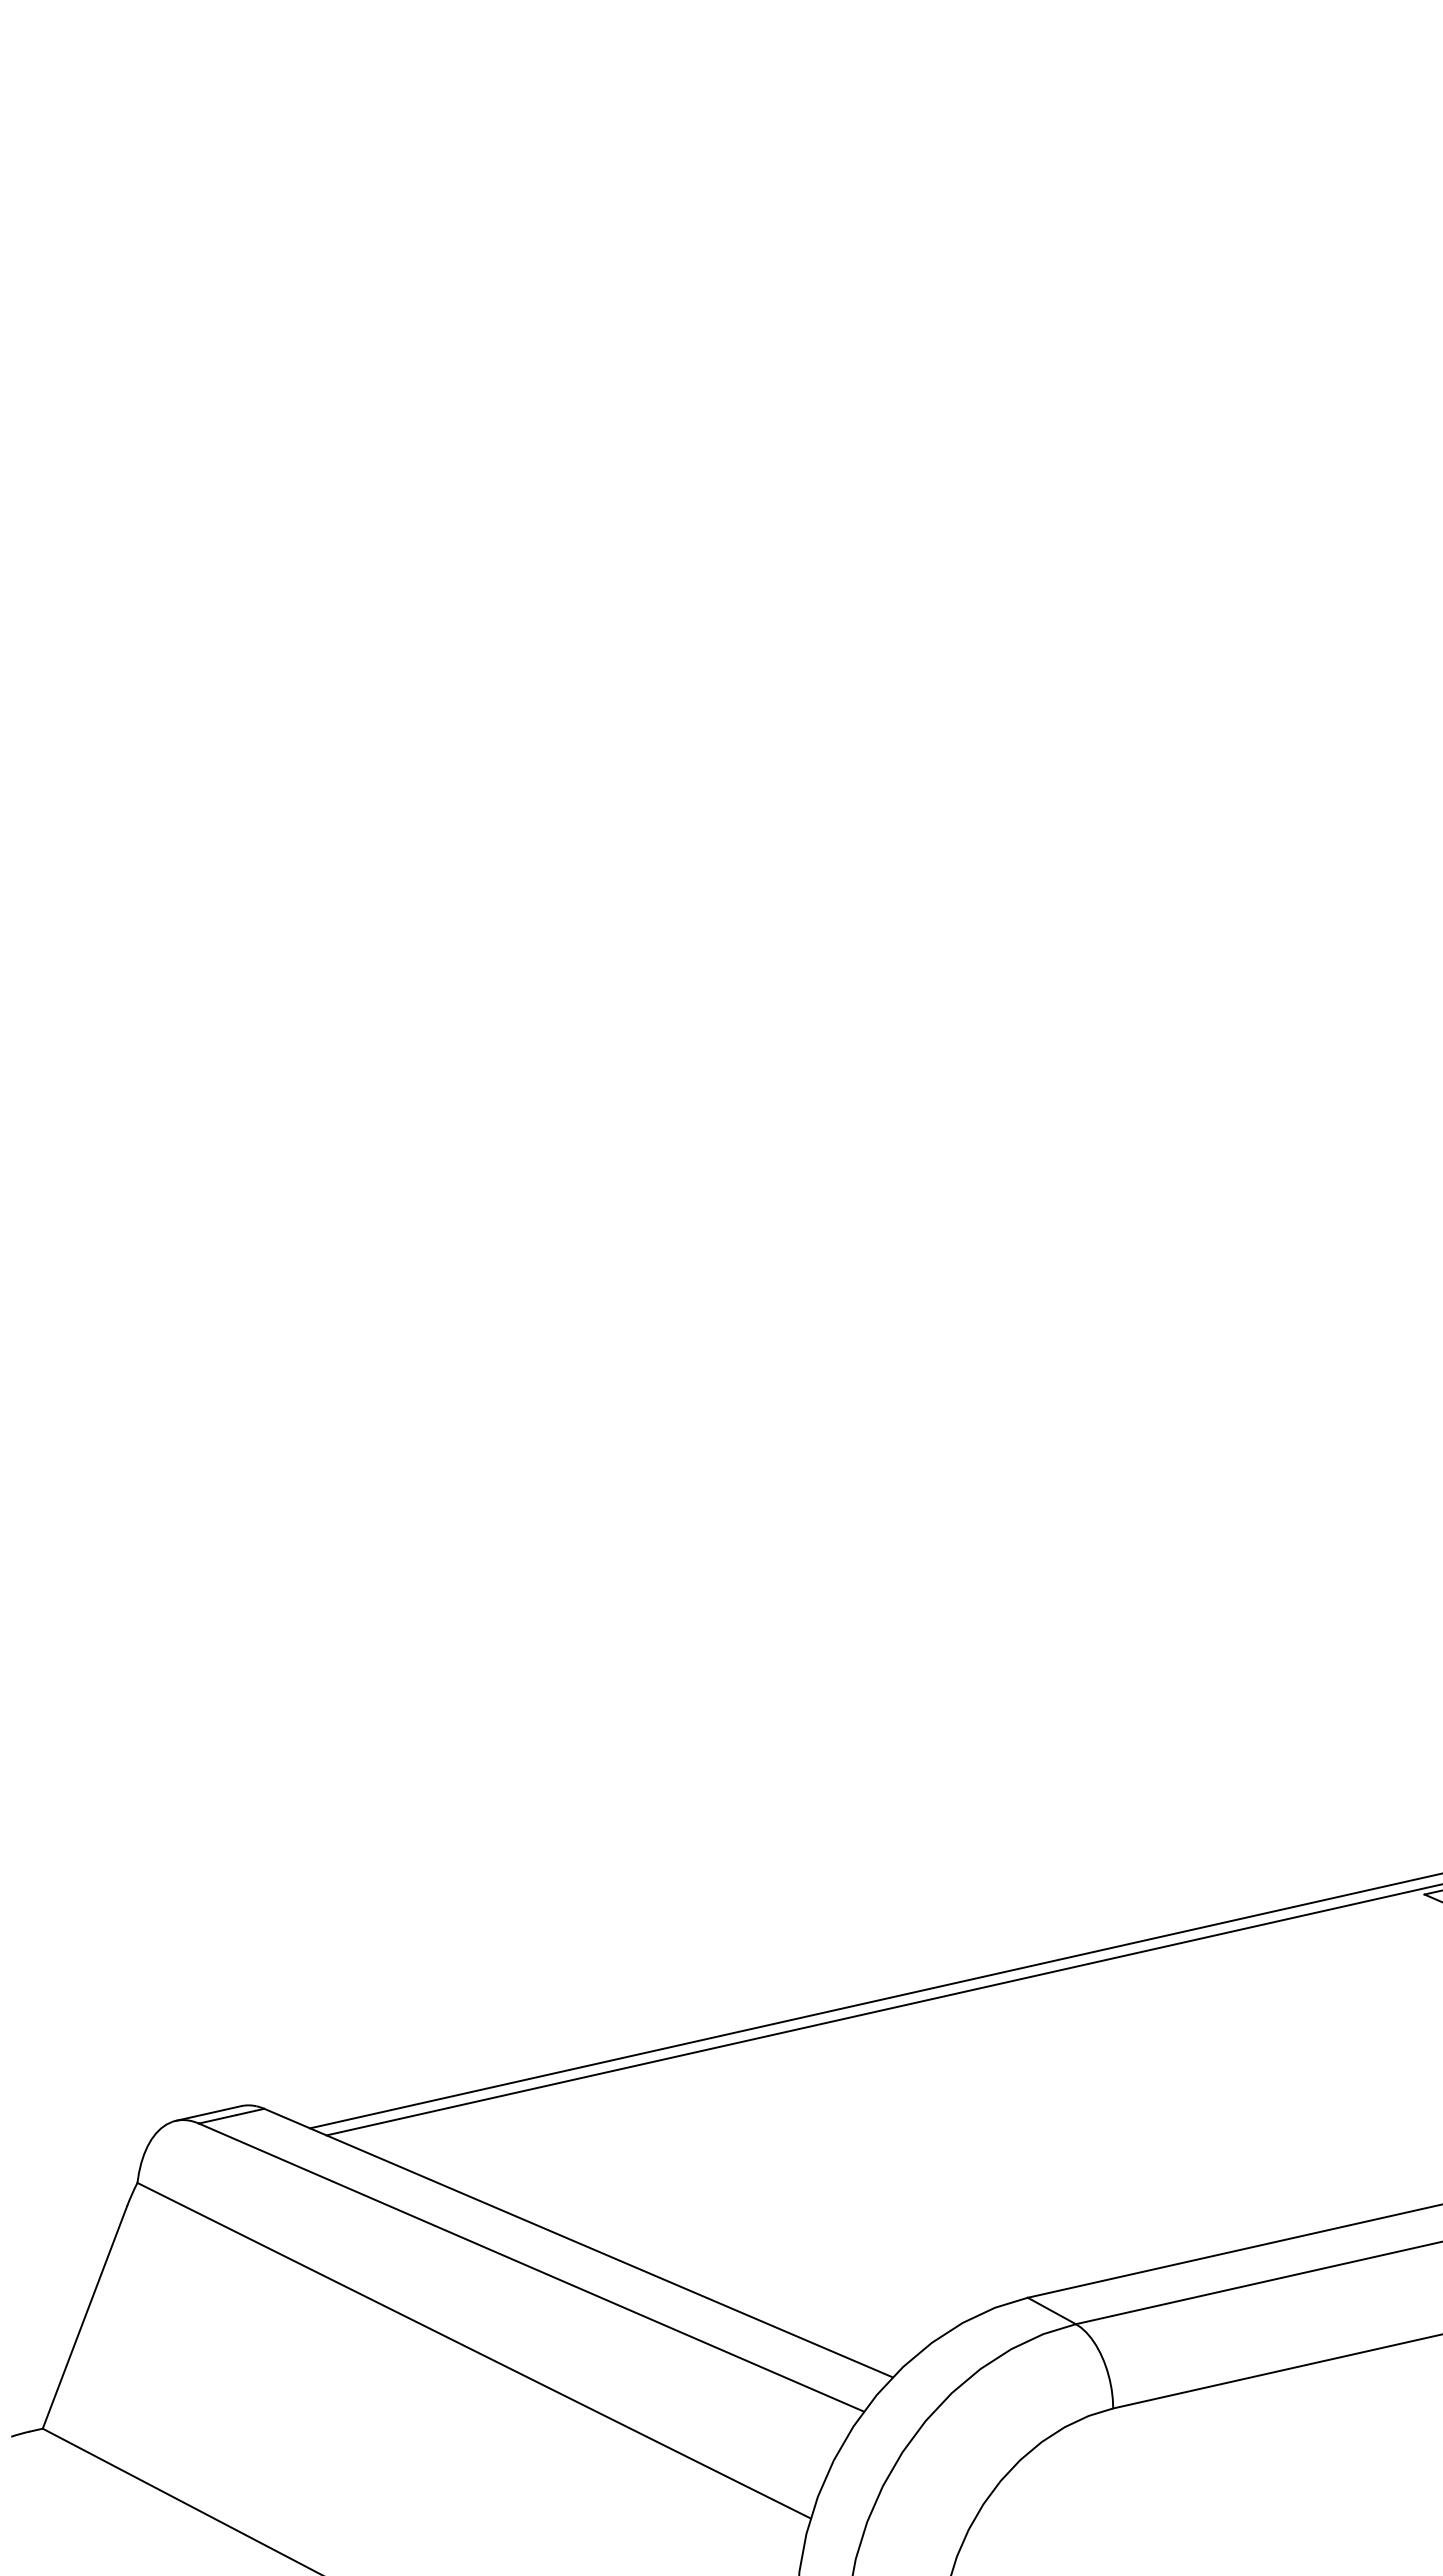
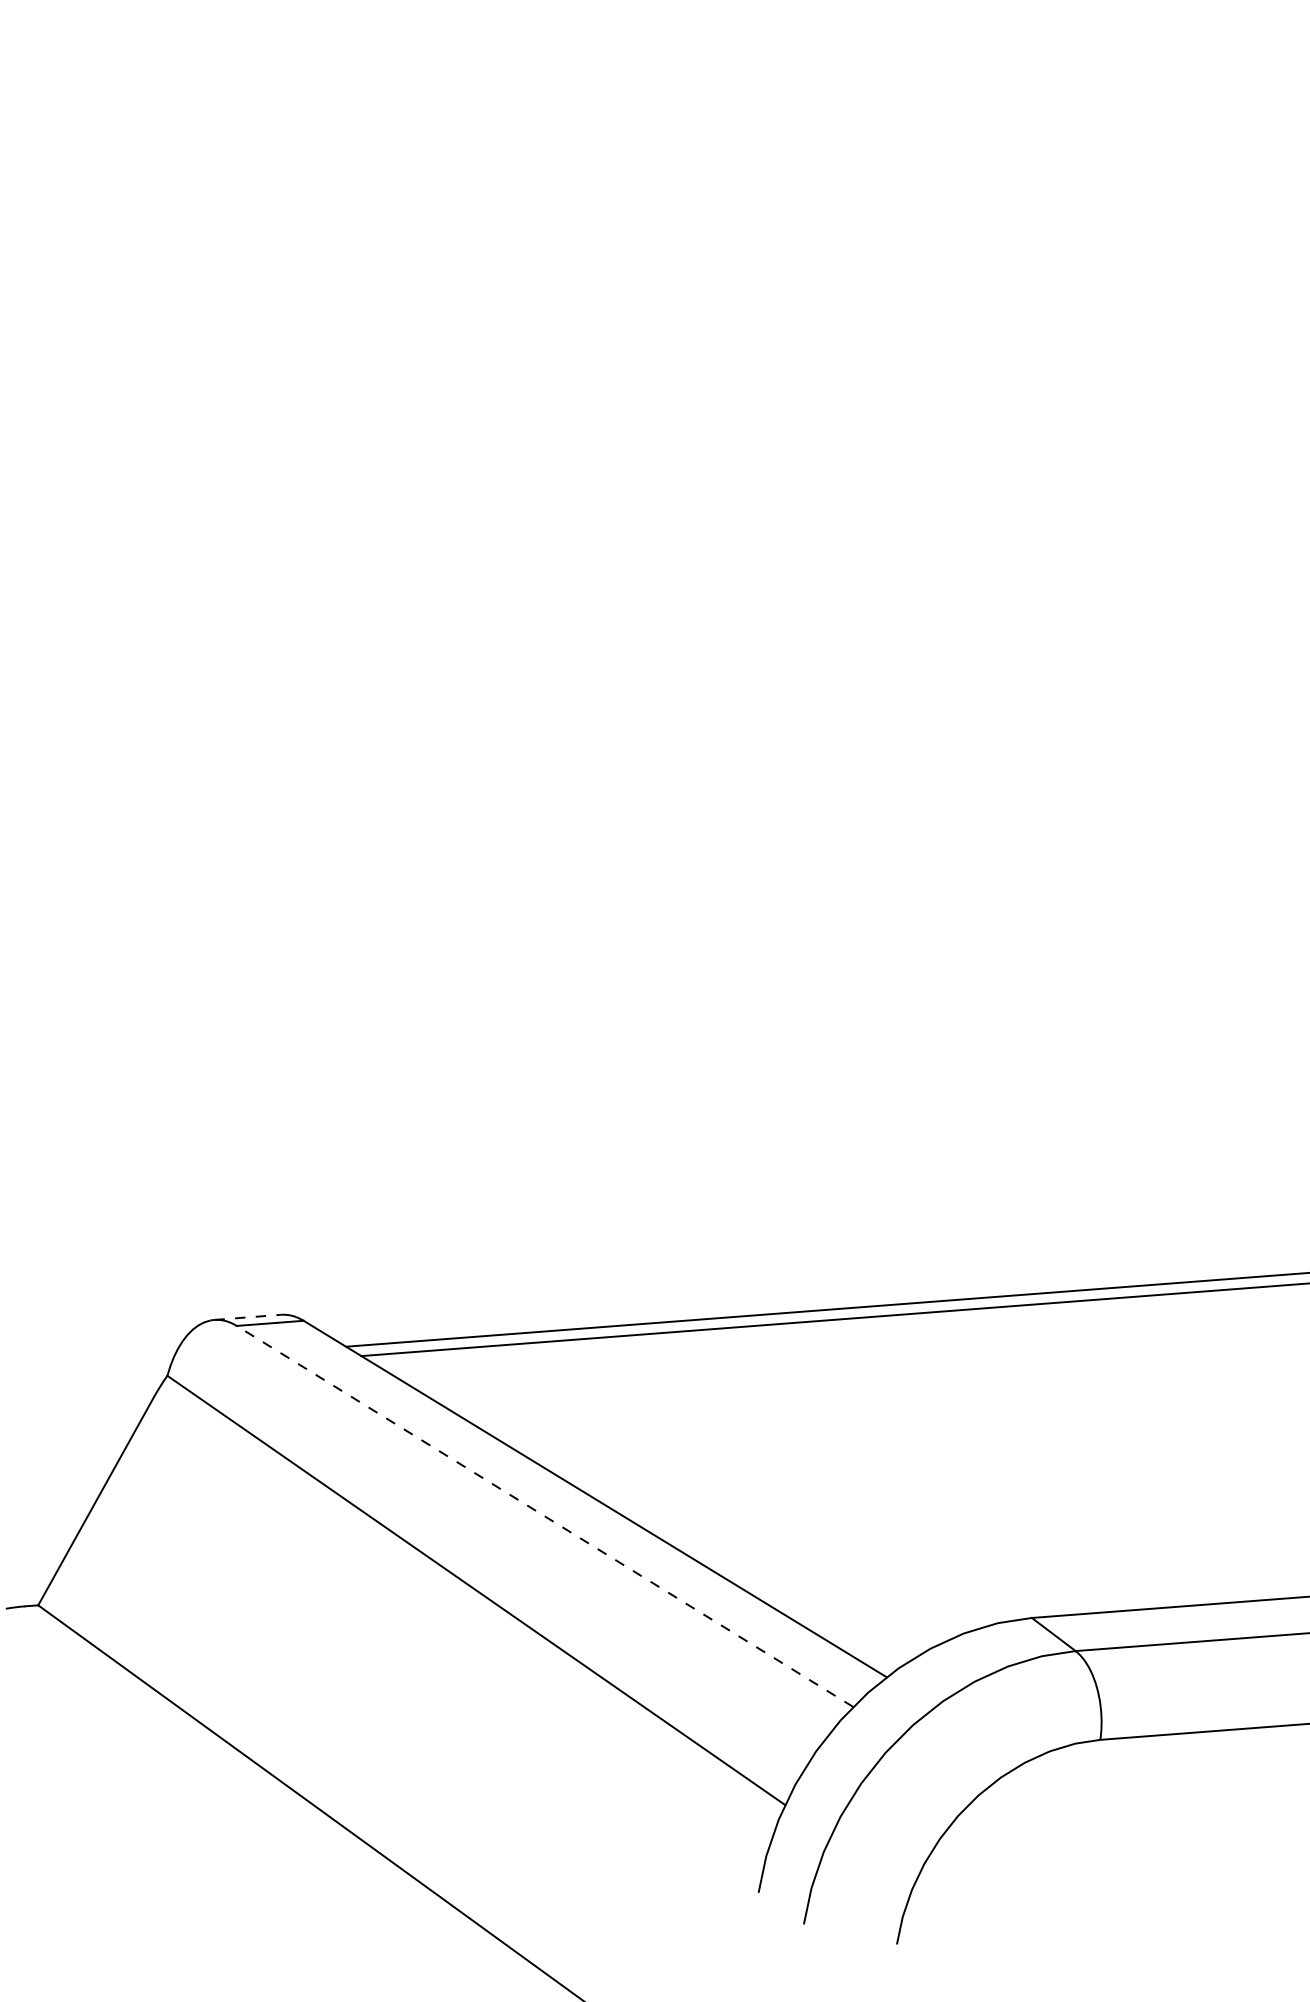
line: (209, 2113) -> (248, 1317), solid -> dashed
line: (530, 2267) -> (544, 1516), solid -> dashed

